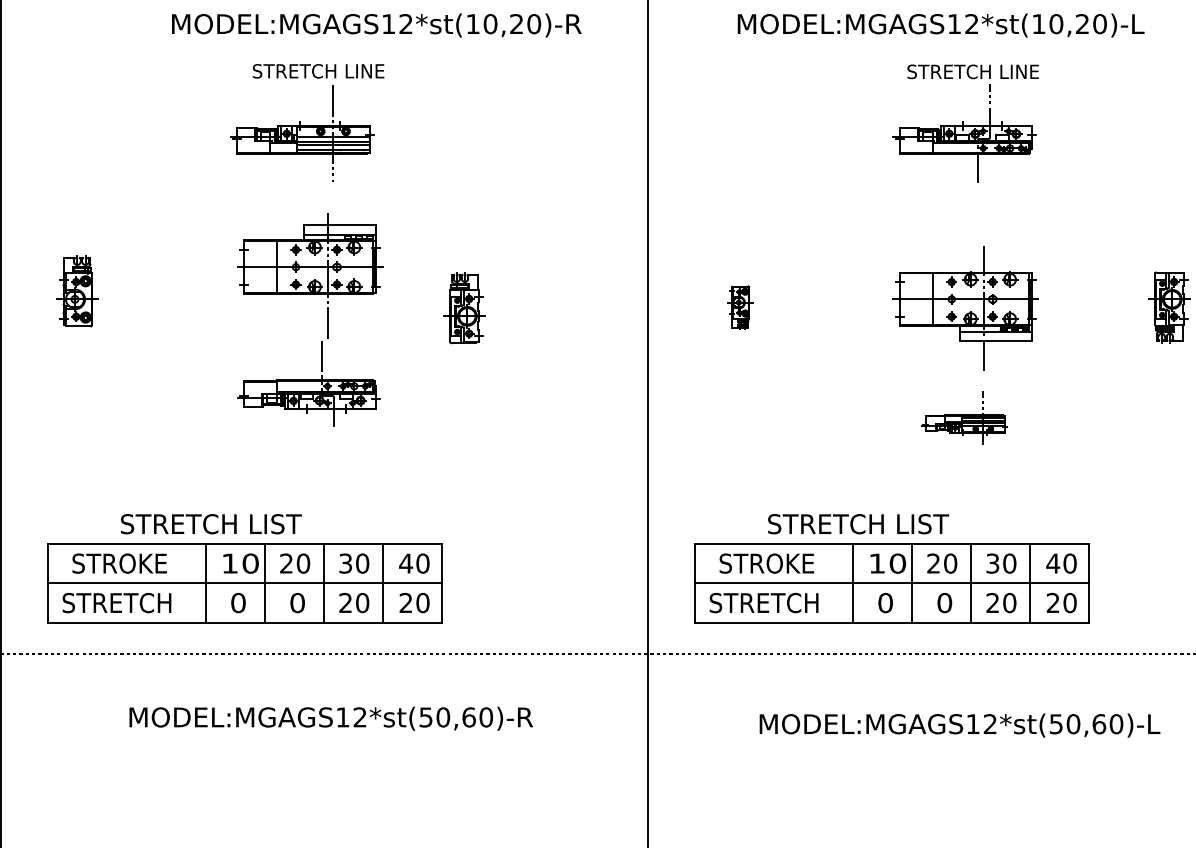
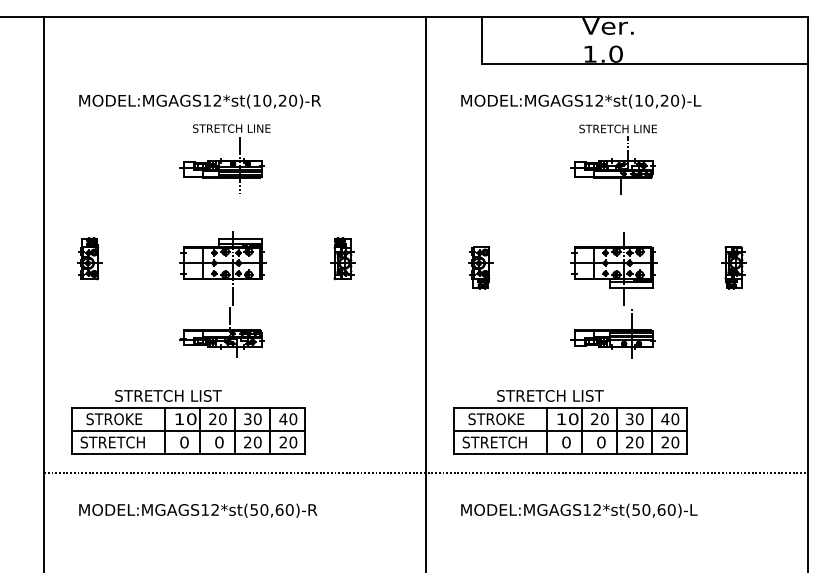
text: (375, 25) -> (199, 101), moved
text: (941, 25) -> (581, 101), moved
part: (739, 306) -> (480, 267), size x1.67
part: (463, 308) -> (342, 258), moved
part: (326, 320) -> (232, 294), moved
part: (963, 418) -> (612, 333), size x1.67
text: (331, 718) -> (198, 510), moved
text: (960, 725) -> (579, 510), moved

